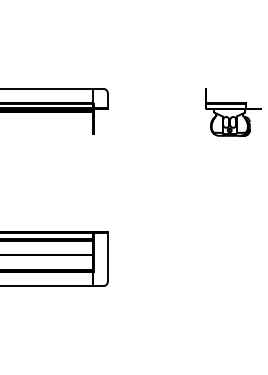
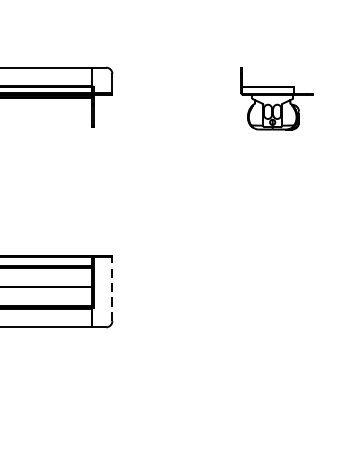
line: (107, 256) -> (111, 288), solid -> dashed

